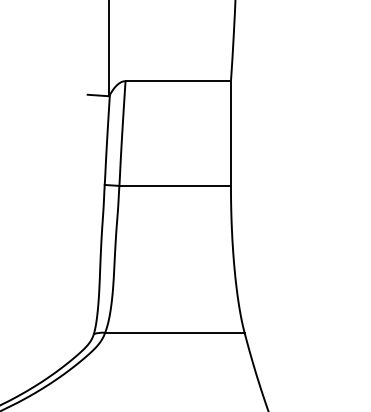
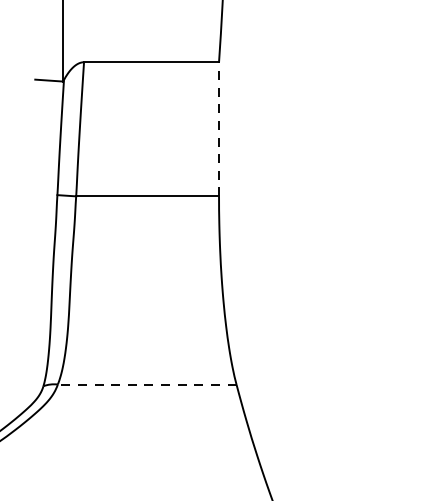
line: (230, 133) -> (218, 129), solid -> dashed
line: (174, 332) -> (146, 384), solid -> dashed

